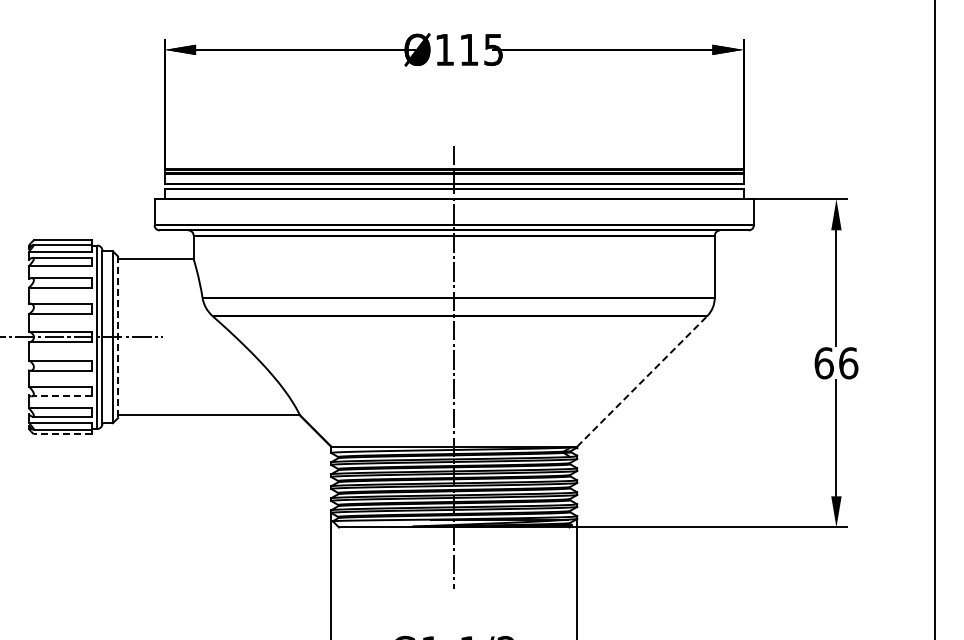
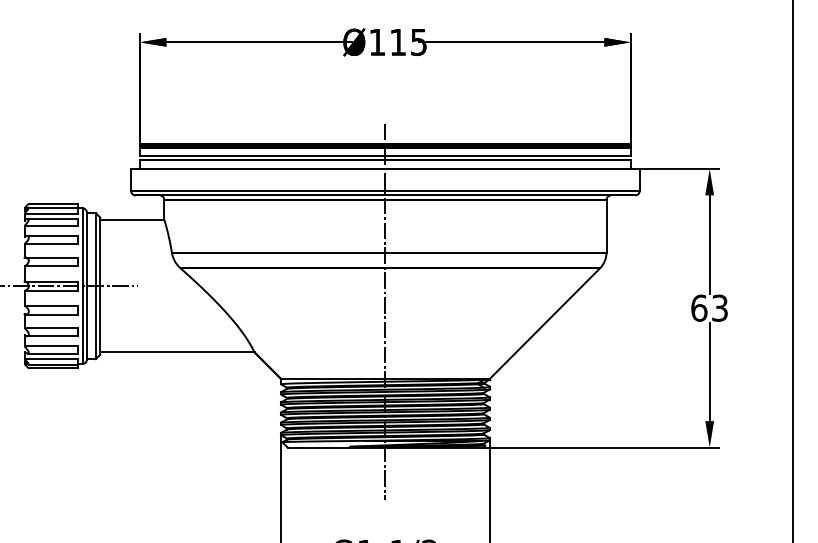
line: (118, 337) -> (100, 286), dashed -> solid
text: (848, 363) -> (719, 308), 66 -> 63
line: (642, 381) -> (545, 323), dashed -> solid
line: (61, 396) -> (52, 336), dashed -> solid
line: (62, 434) -> (53, 368), dashed -> solid

